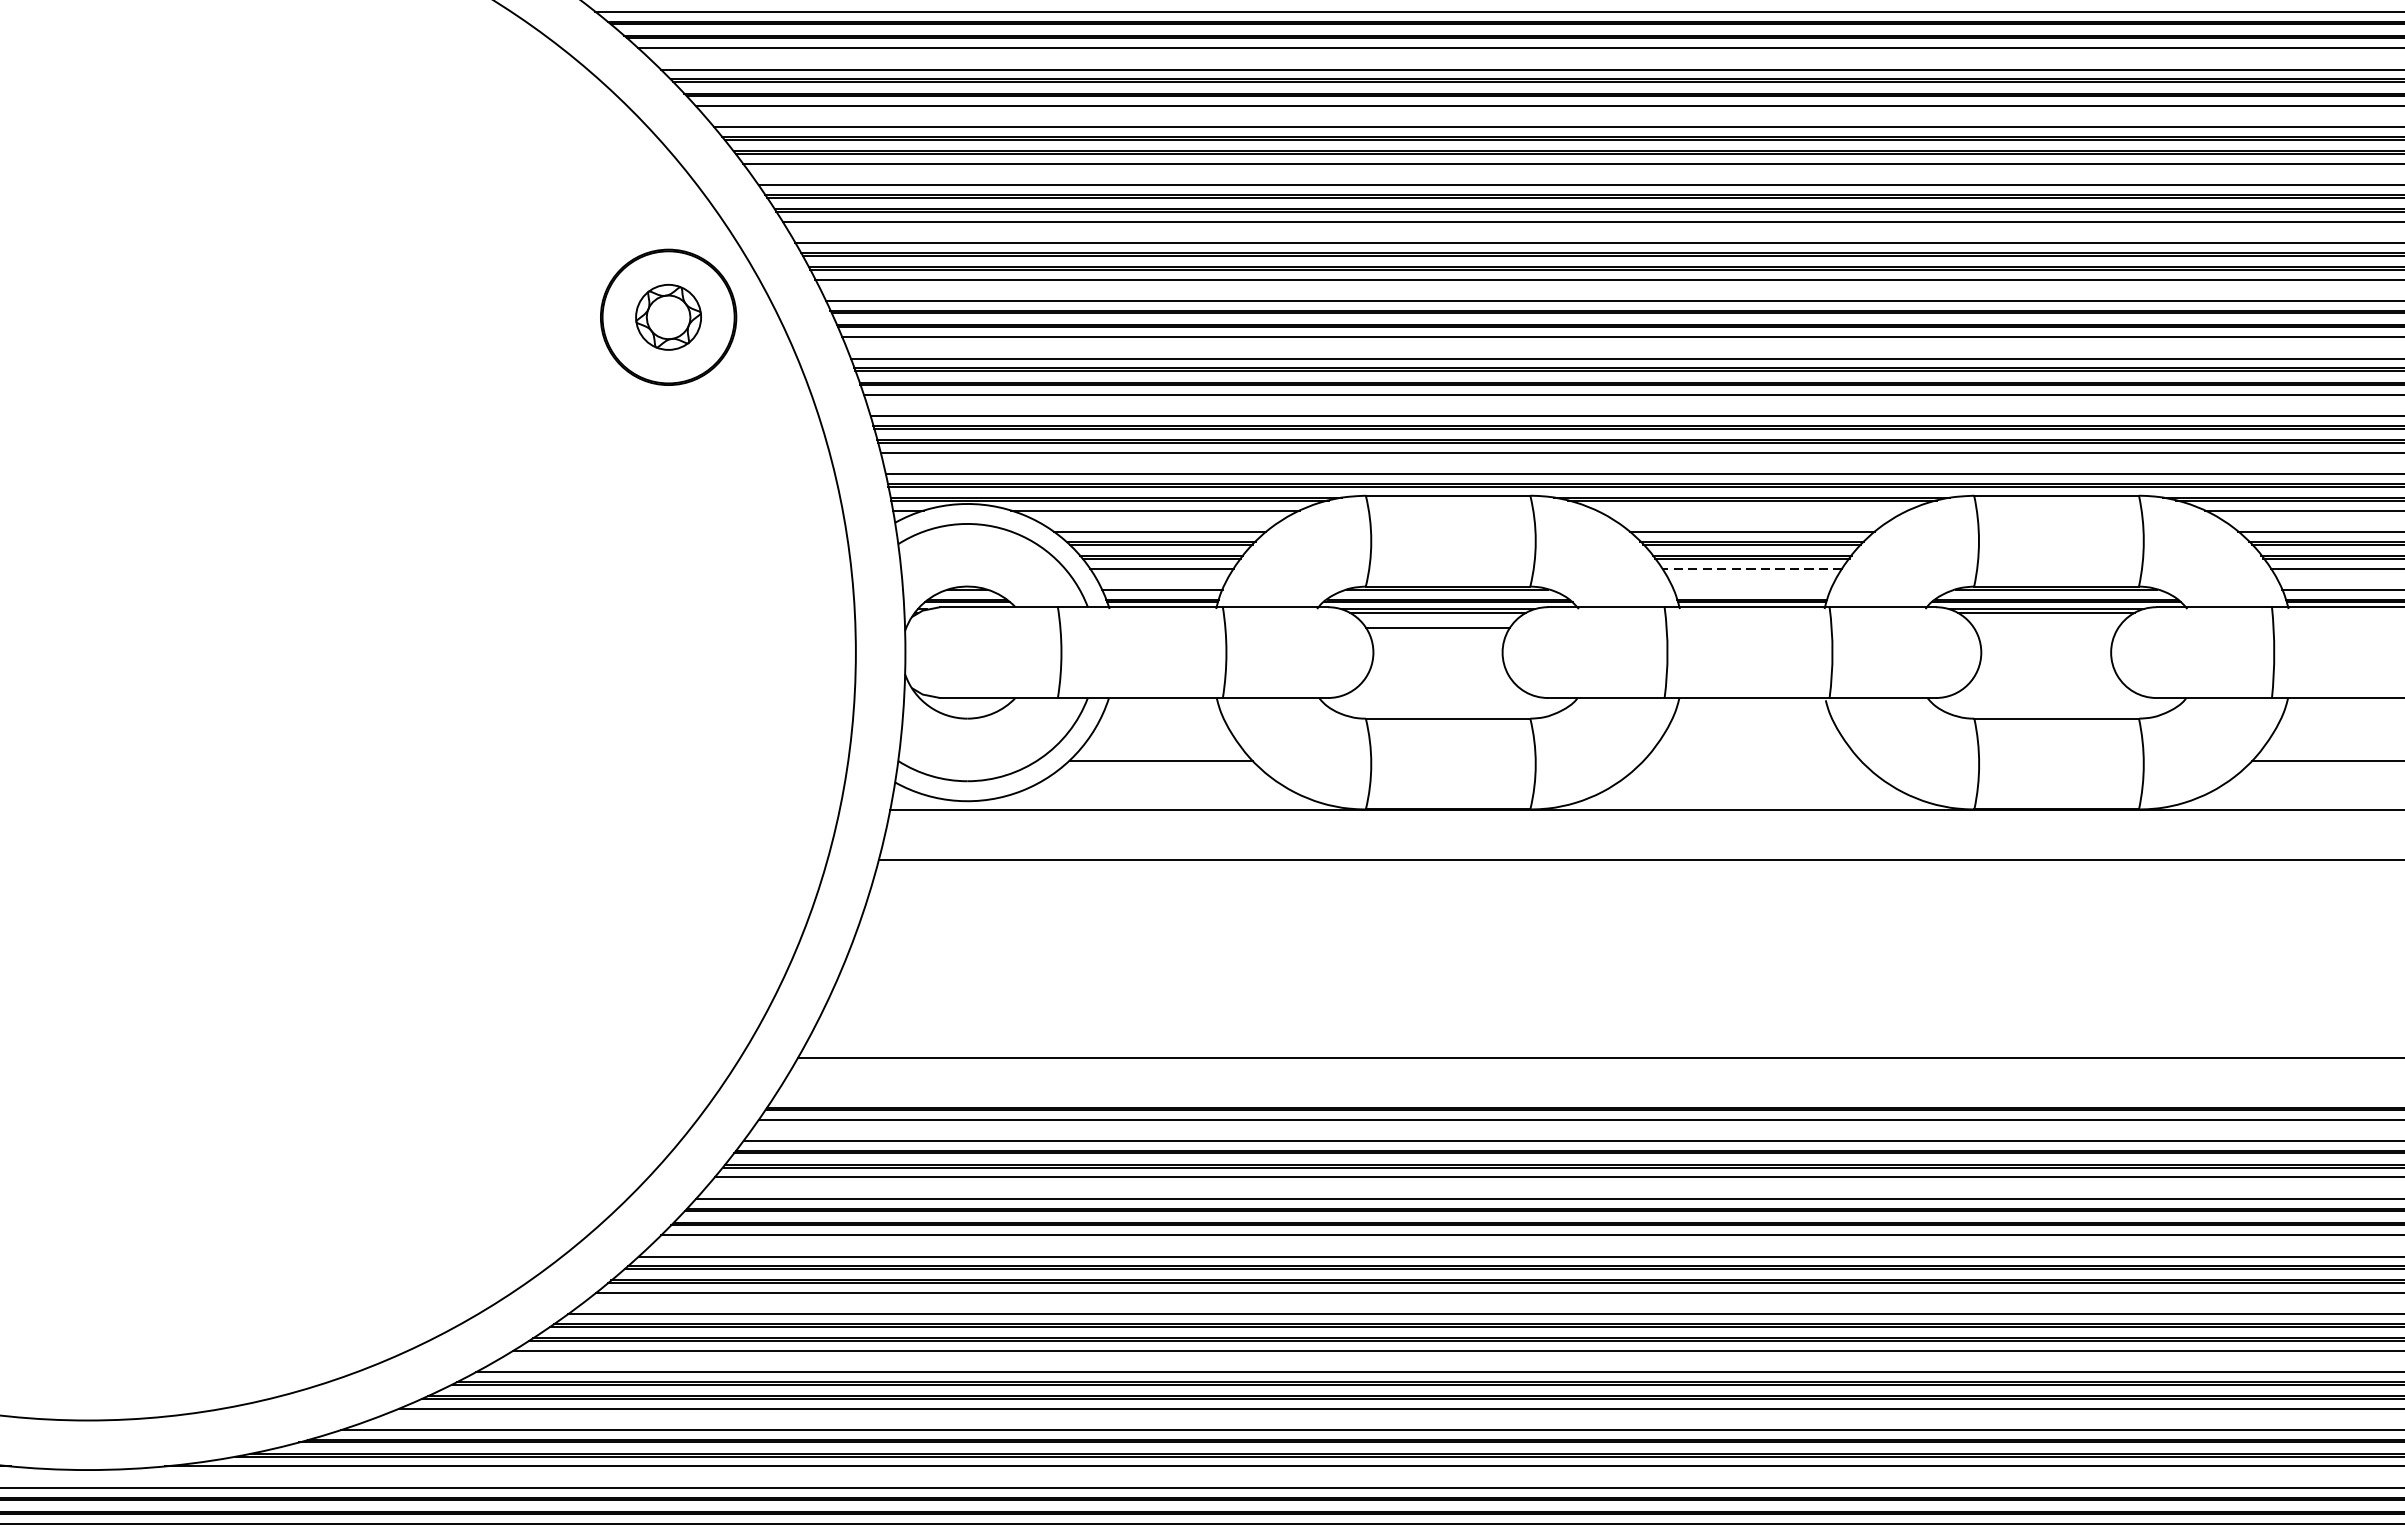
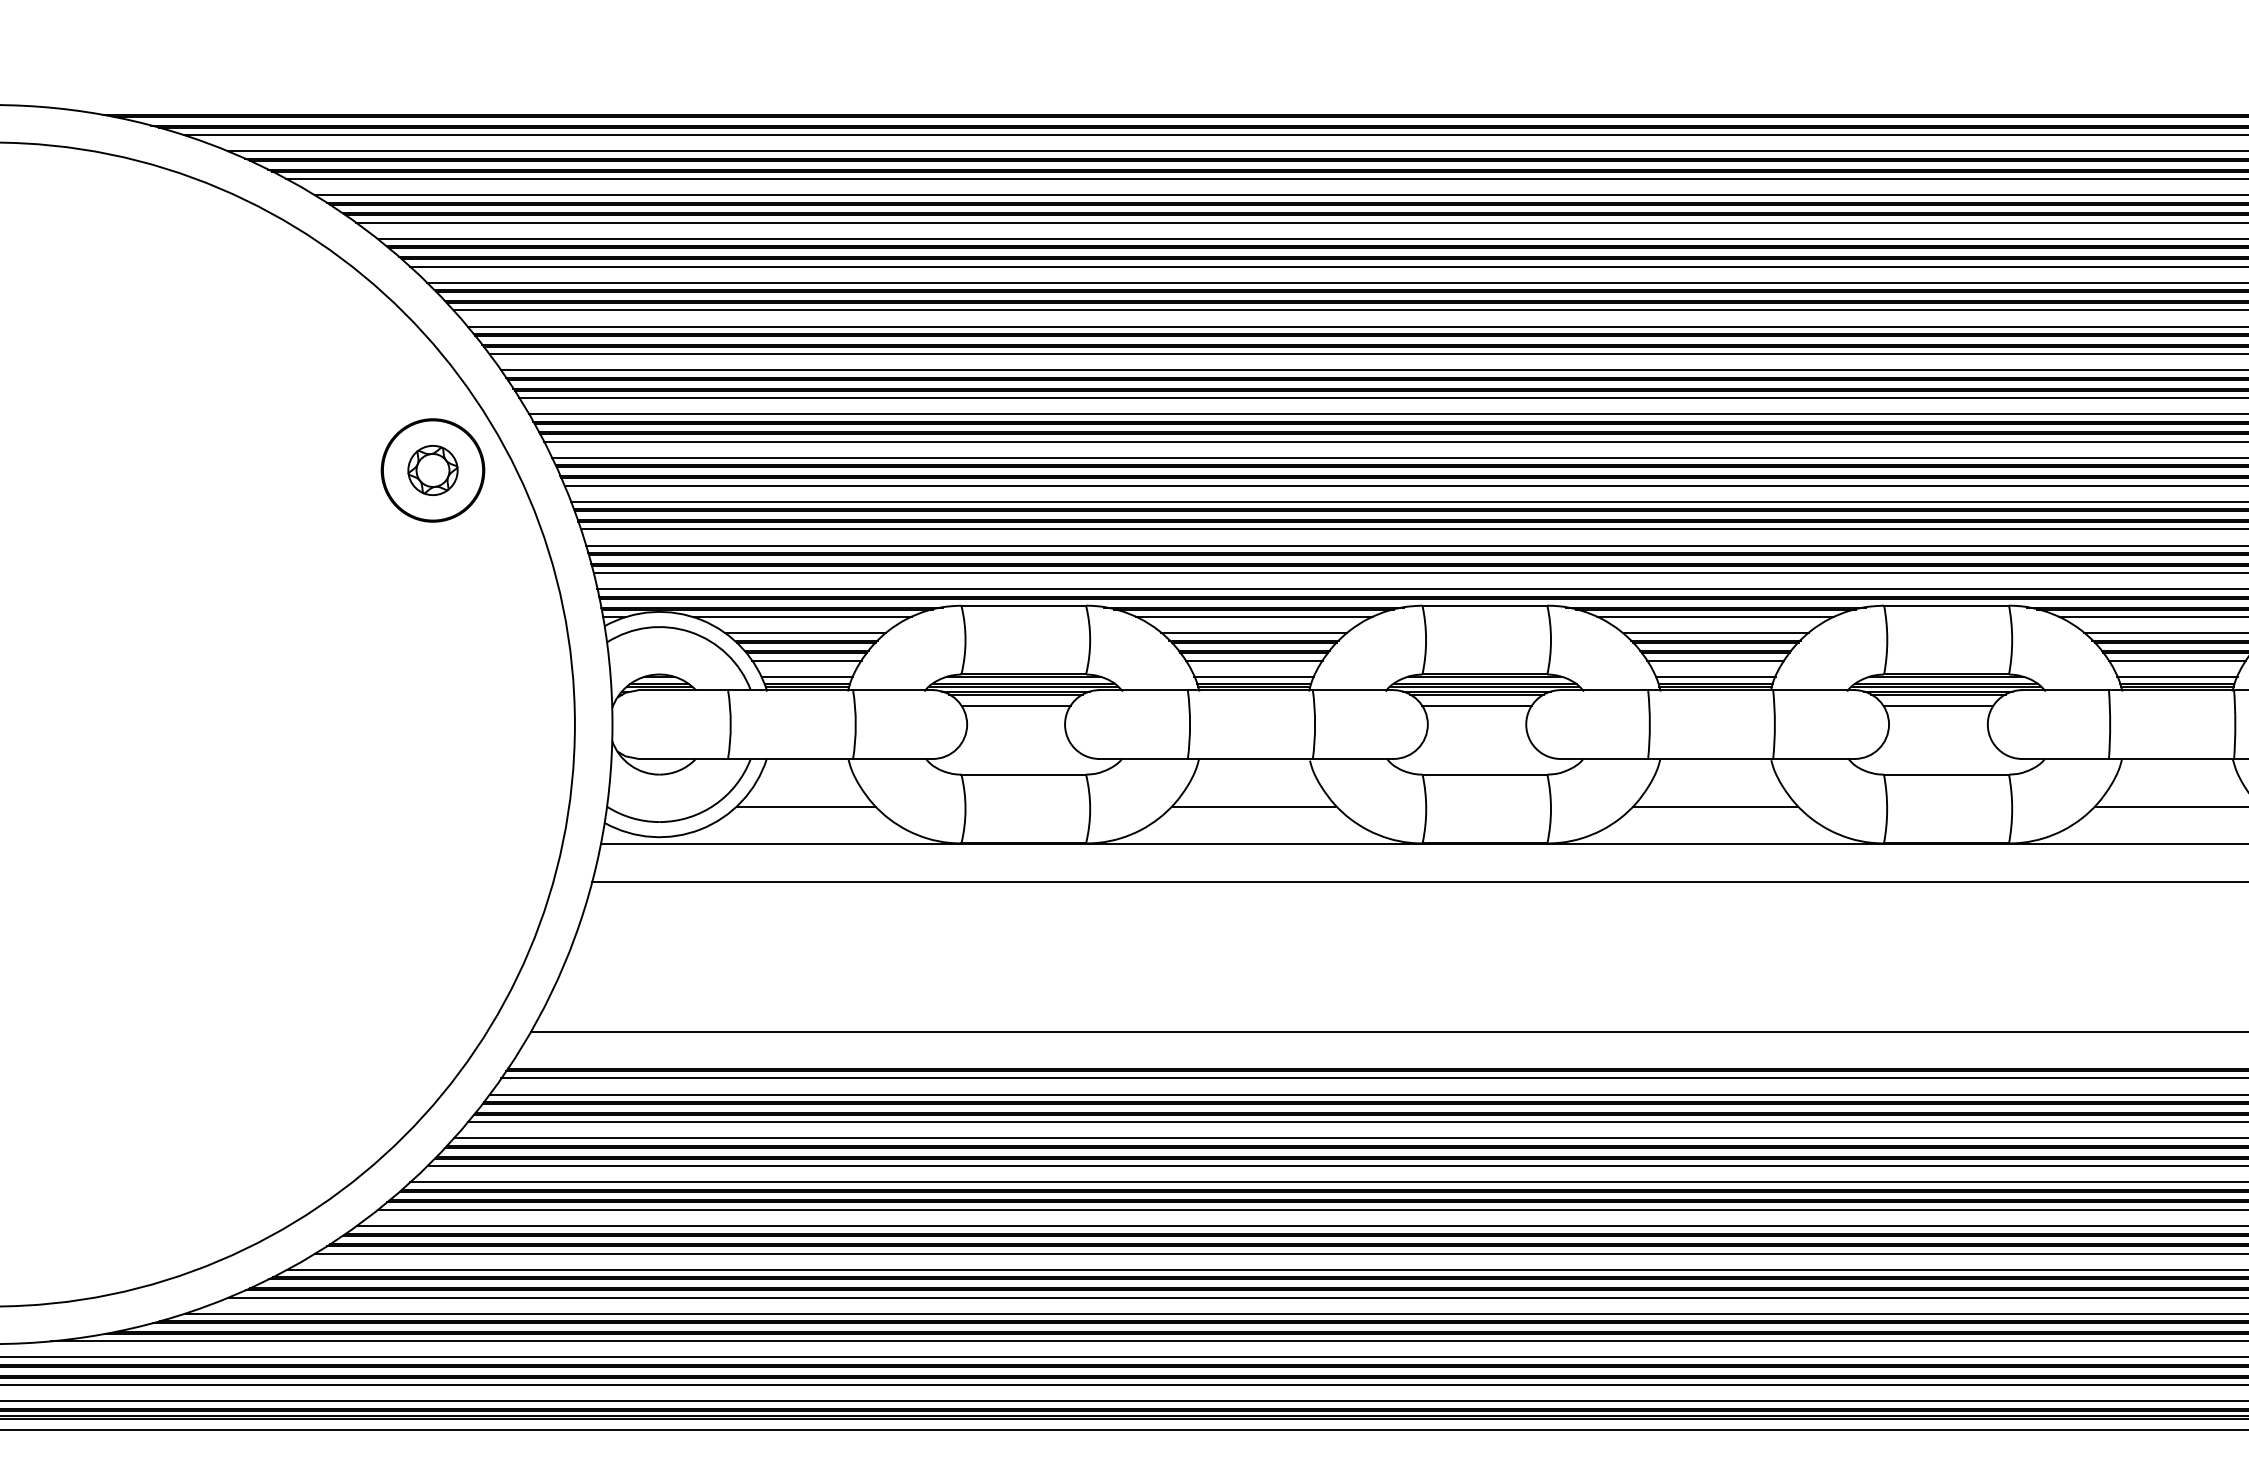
line: (1751, 511) -> (1253, 617), added
line: (1751, 568) -> (1253, 660), dashed -> solid
line: (1752, 590) -> (1254, 677), added
line: (2045, 627) -> (1476, 705), added
line: (1751, 760) -> (1253, 806), added

